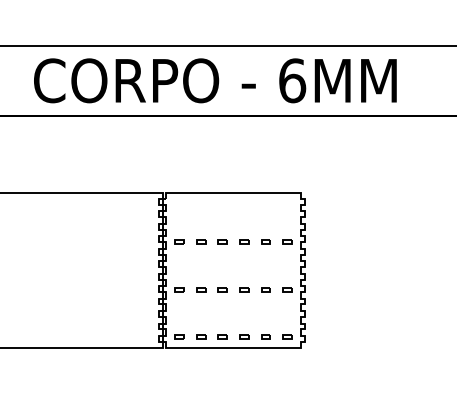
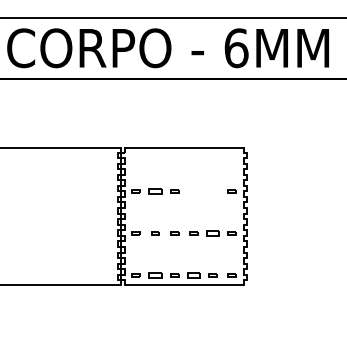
part: (201, 241) -> (155, 190), size x1.6
part: (244, 241) -> (193, 190), removed
part: (265, 241) -> (212, 190), removed
part: (265, 289) -> (212, 233), size x1.6
part: (201, 336) -> (155, 275), size x1.6
part: (244, 336) -> (193, 275), size x1.6

